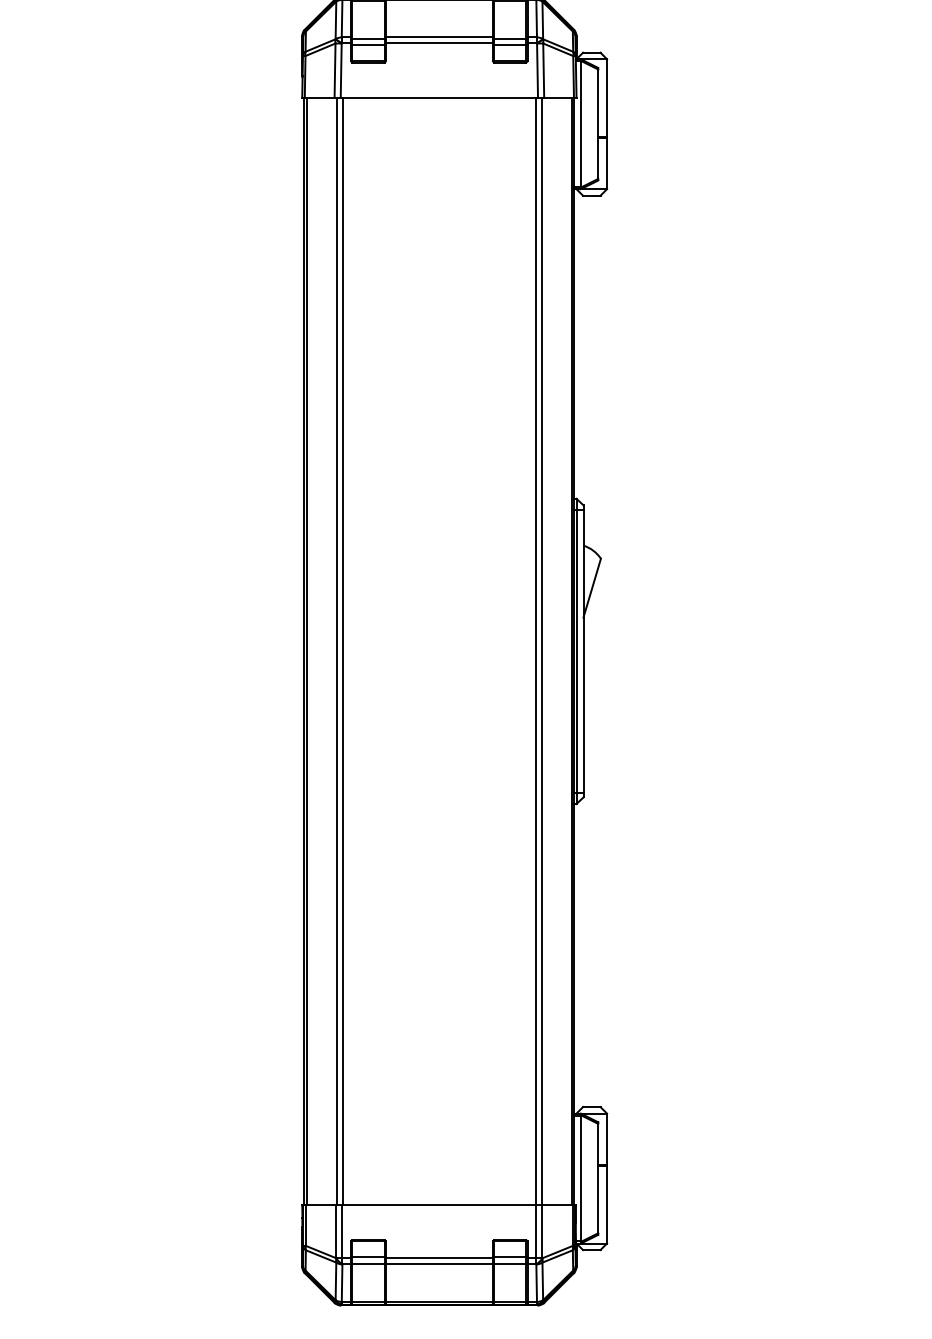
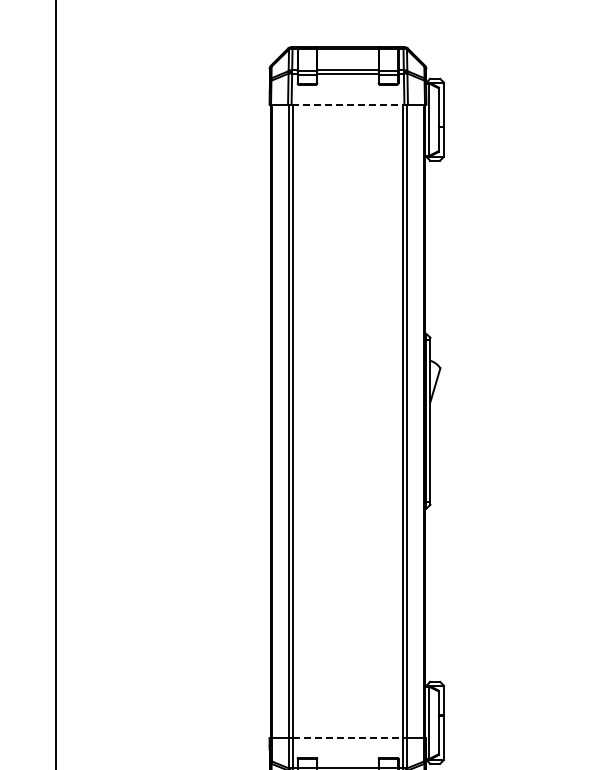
line: (440, 97) -> (348, 104), solid -> dashed
line: (440, 1205) -> (348, 738), solid -> dashed

